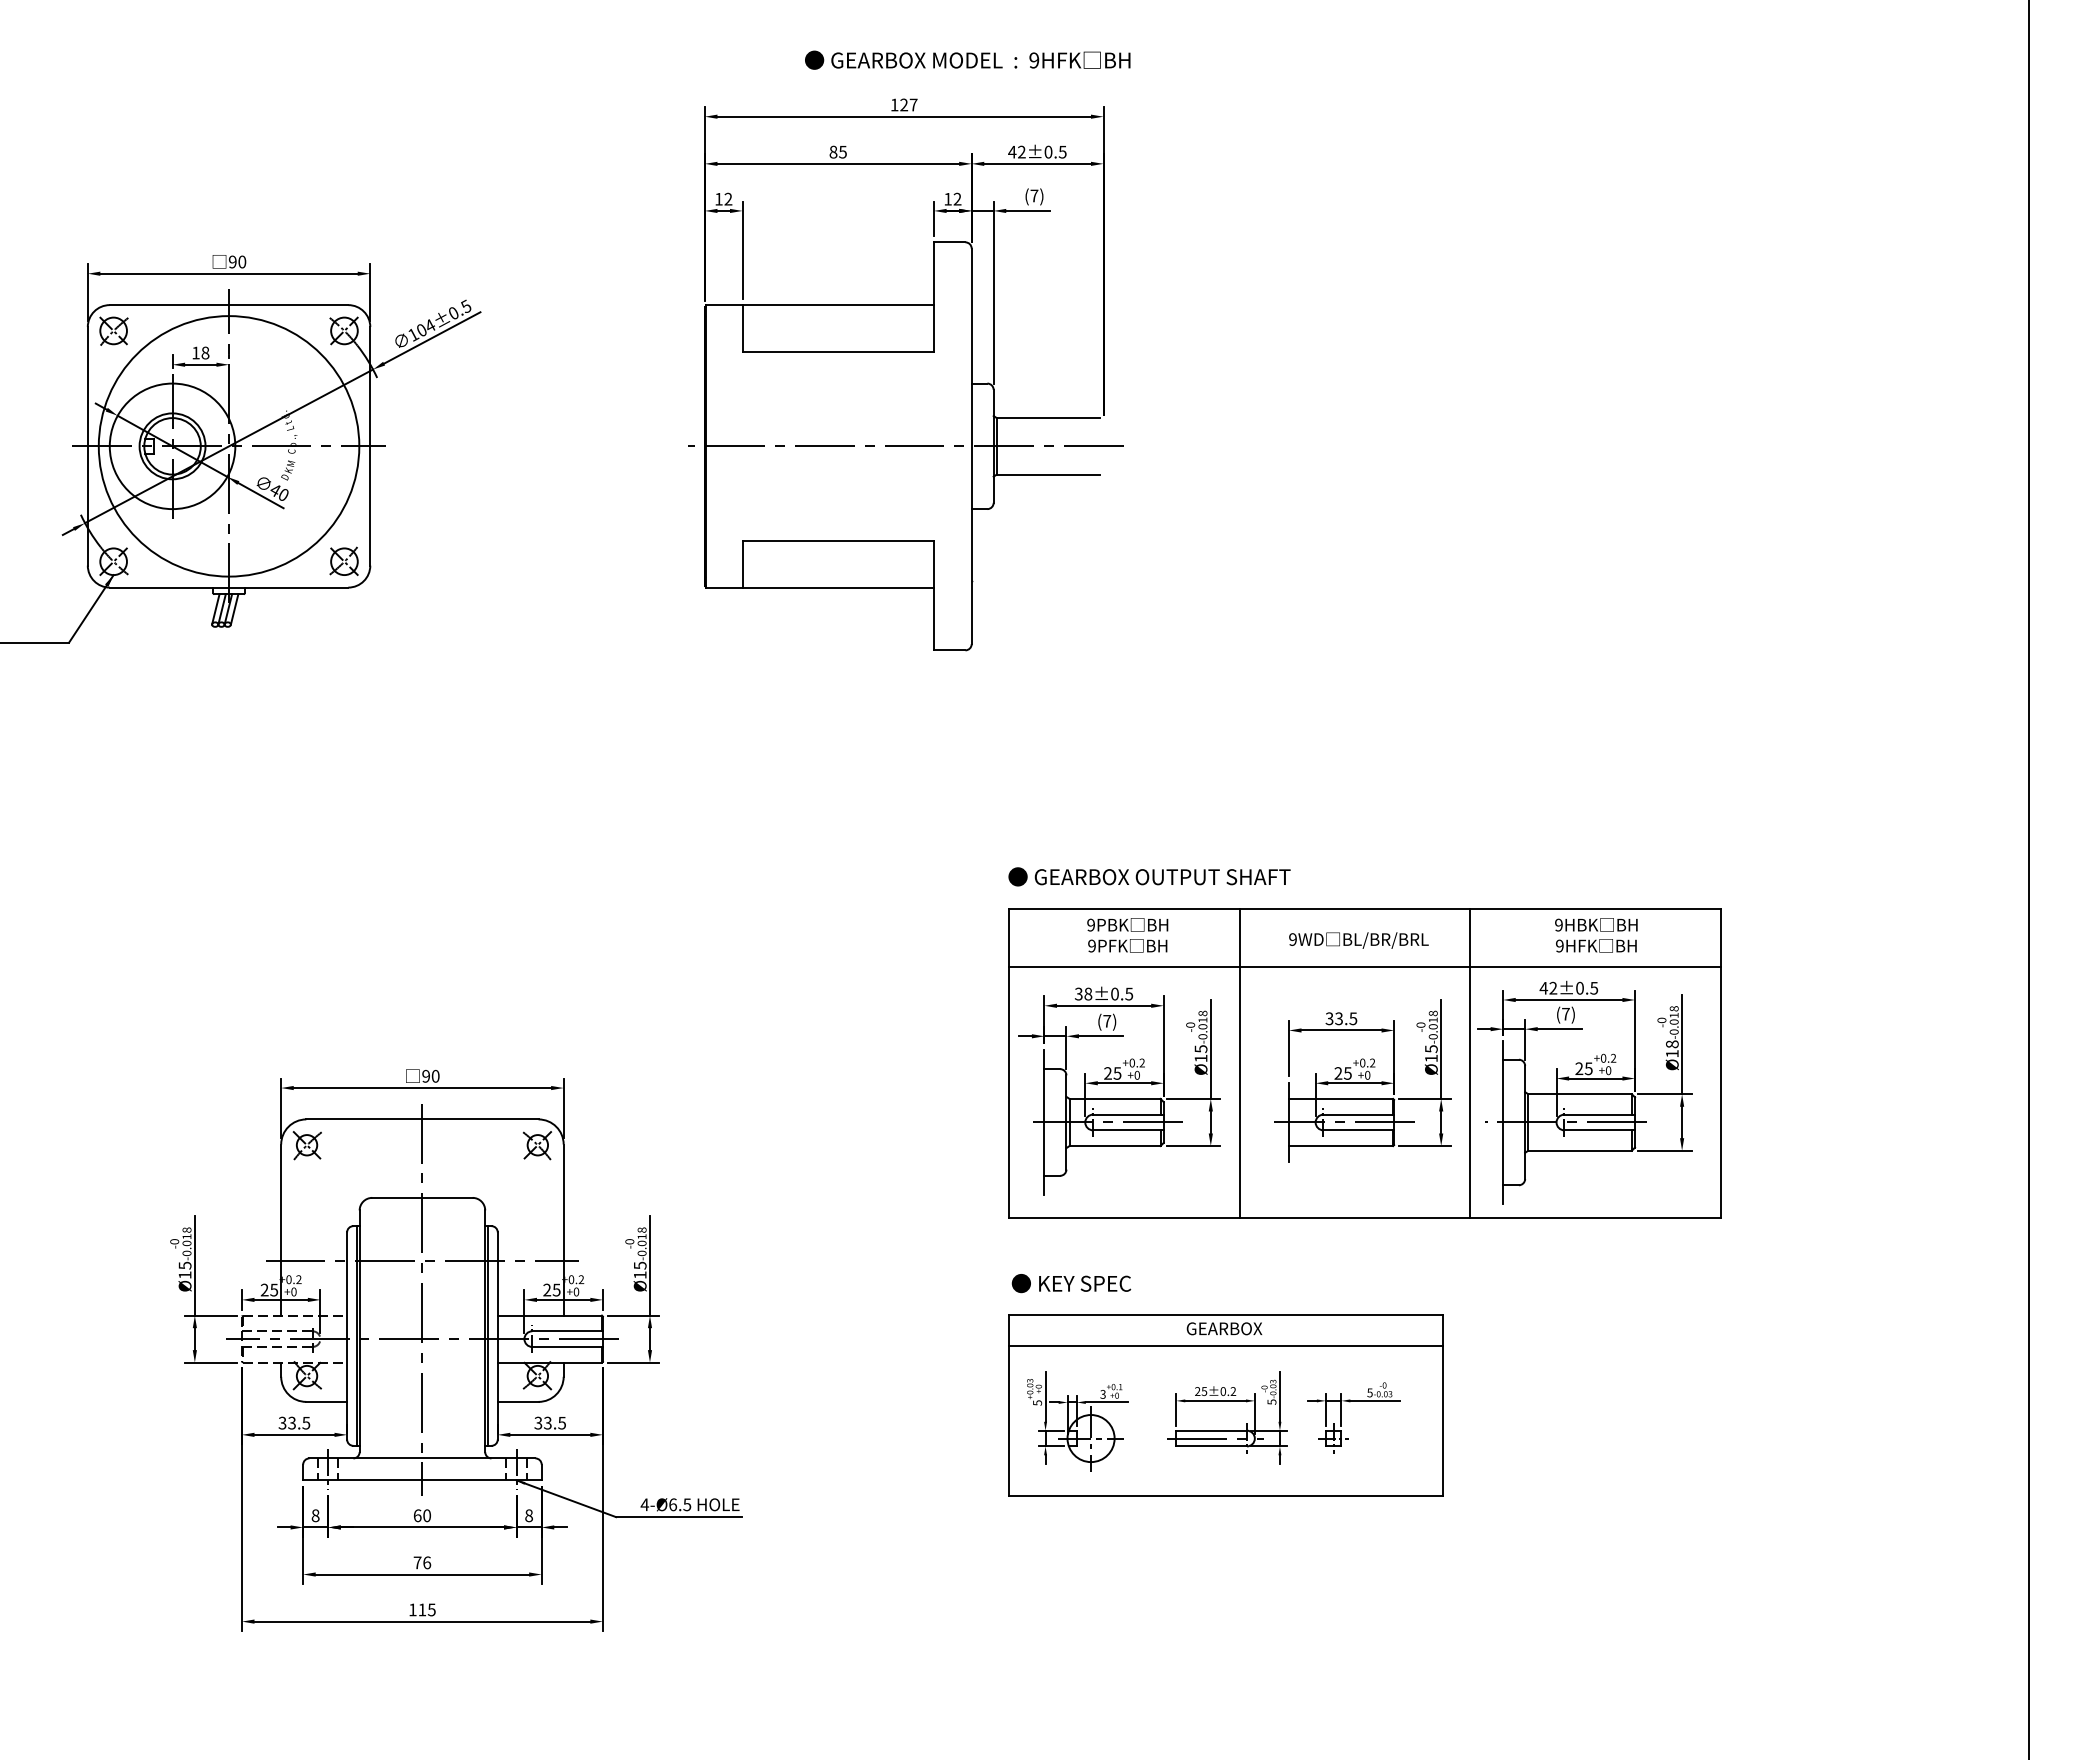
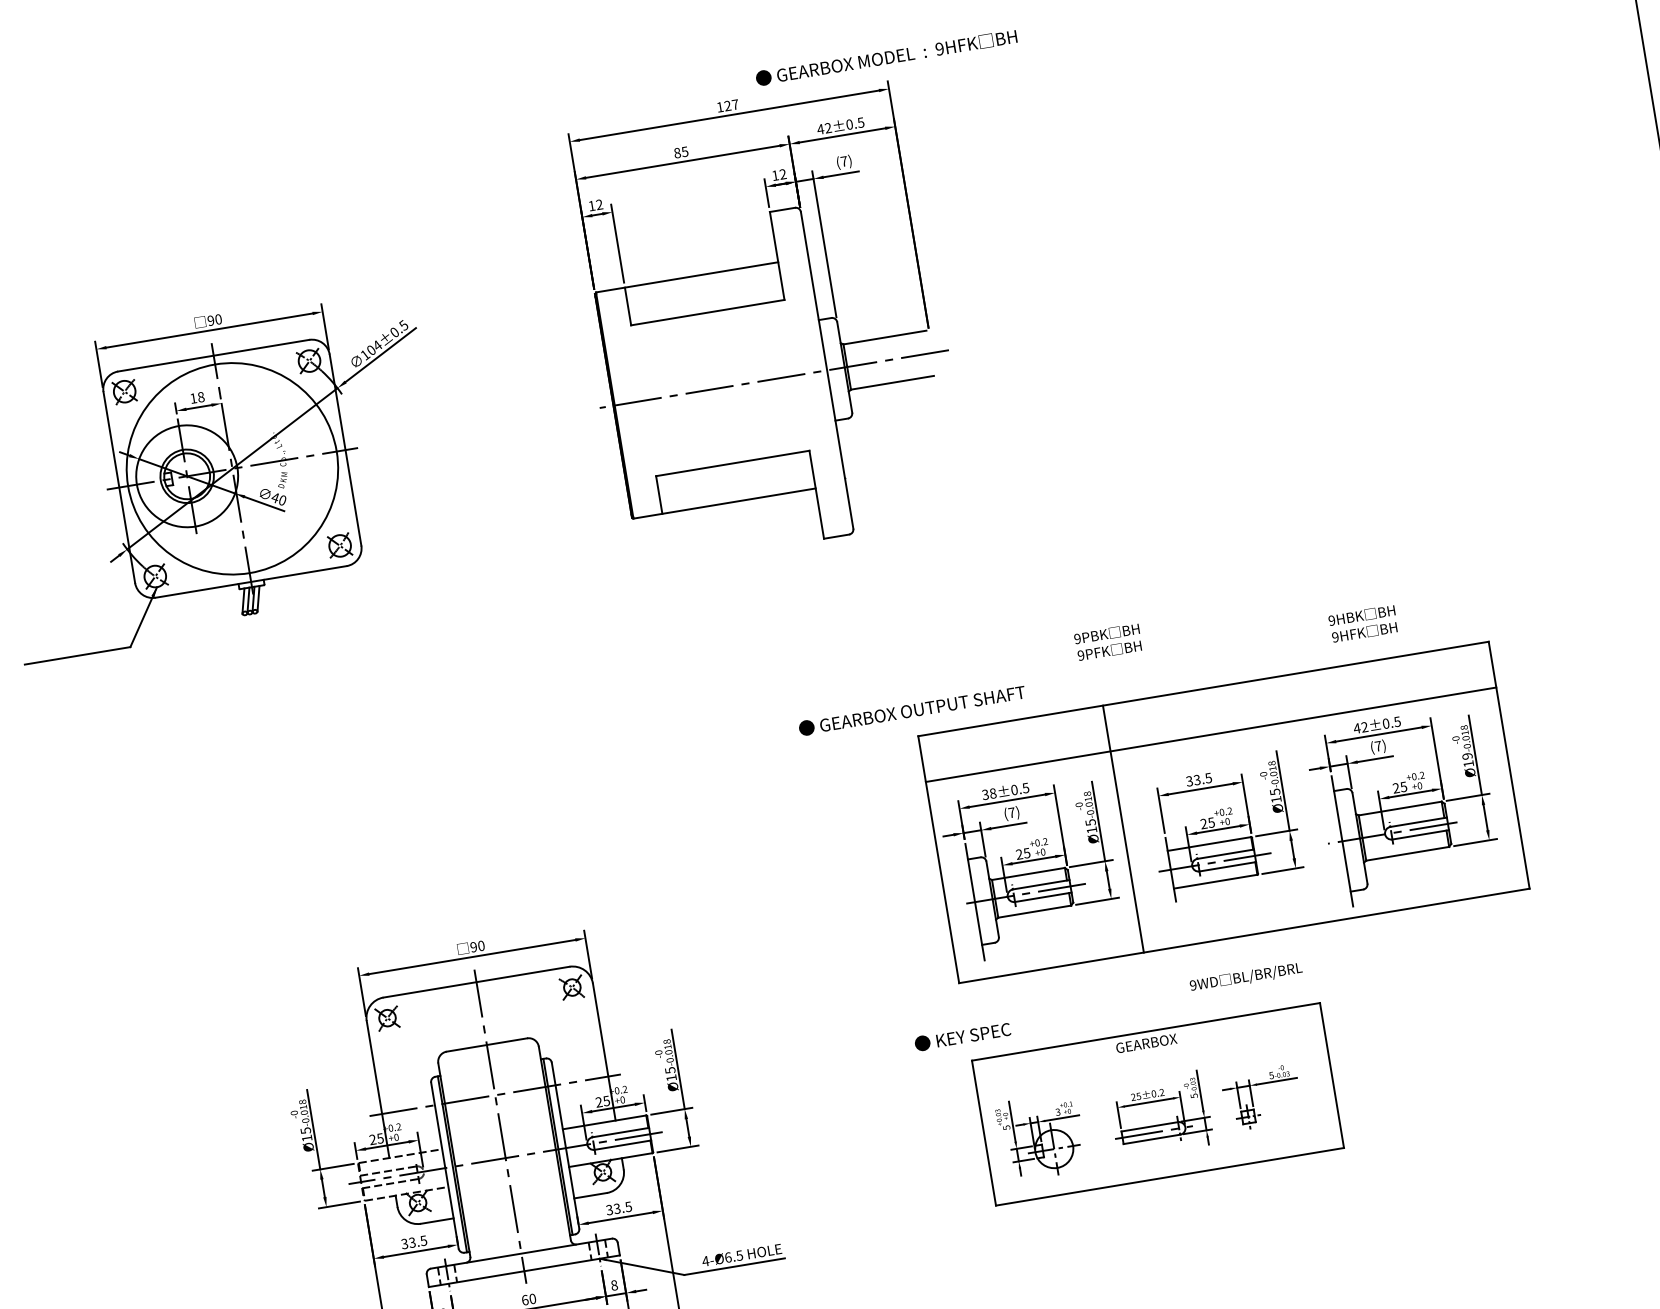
text: (967, 59) -> (886, 57), moved
text: (1149, 876) -> (912, 710), moved
text: (1127, 935) -> (1108, 642), moved
text: (1596, 935) -> (1363, 623), moved
text: (1358, 940) -> (1245, 977), moved
text: (1672, 1044) -> (1467, 756), Ø18 -> Ø19
line: (1470, 1063) -> (1308, 798), removed
text: (1071, 1283) -> (962, 1036), moved
line: (1225, 1345) -> (1149, 1056), removed

